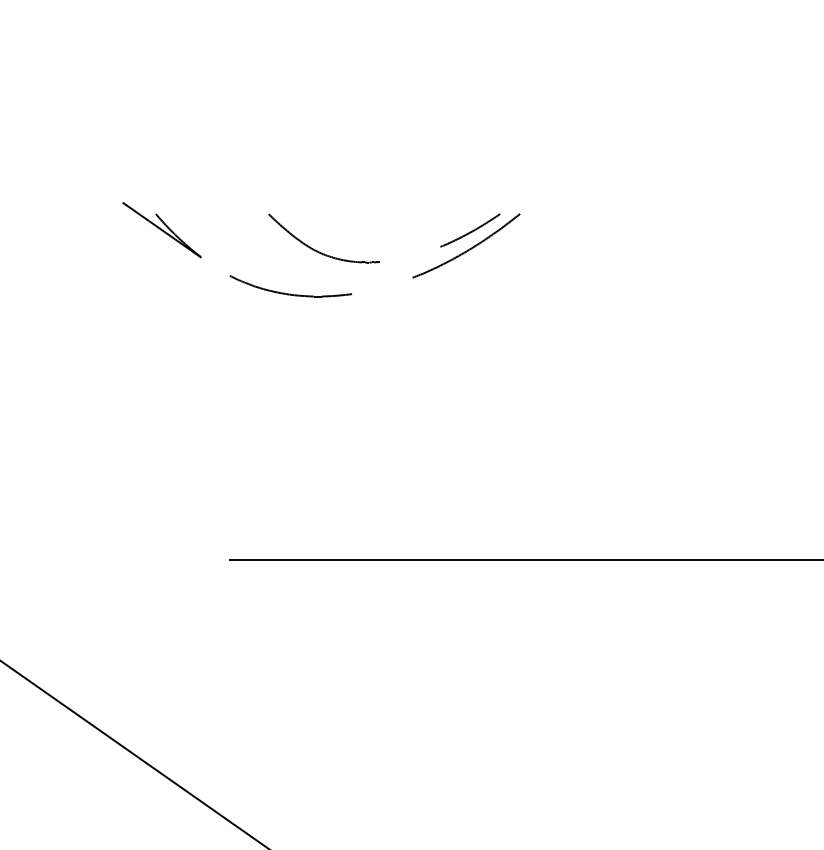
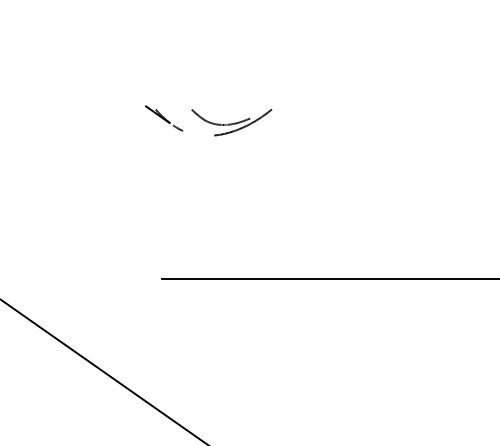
part: (321, 249) -> (208, 120), size x0.62

